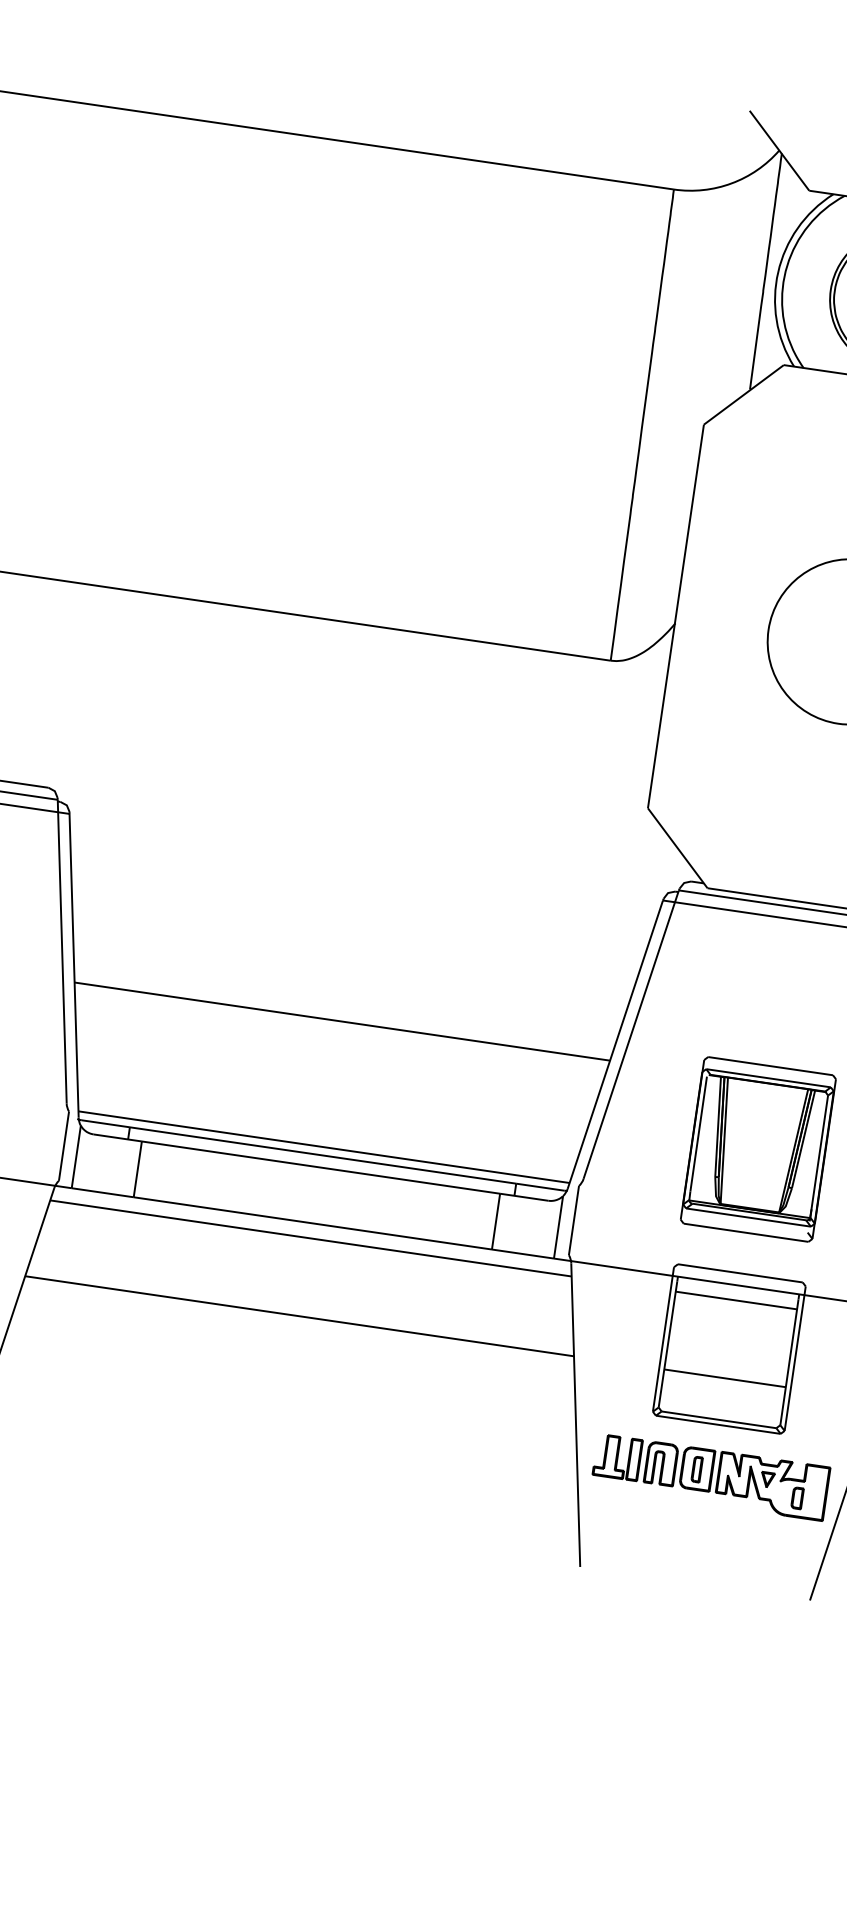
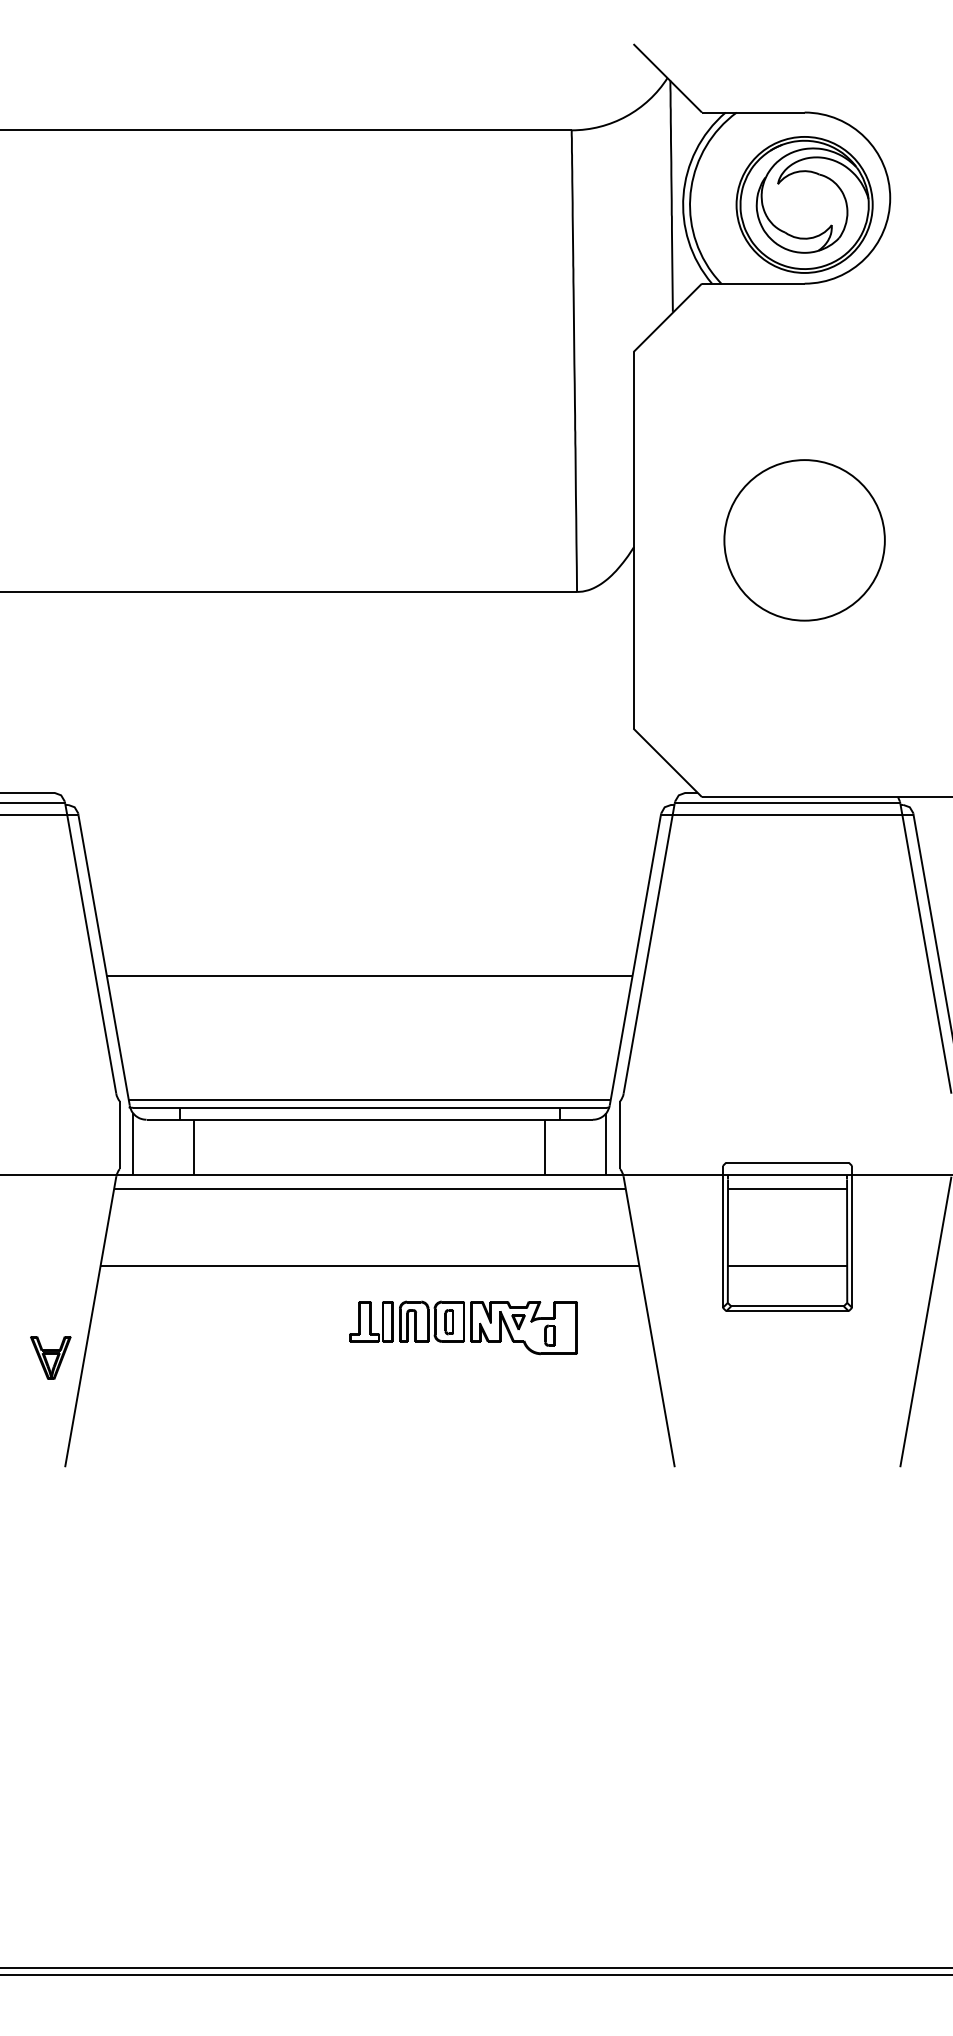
part: (758, 1148) -> (787, 1040), removed
part: (710, 1477) -> (463, 1327), moved

